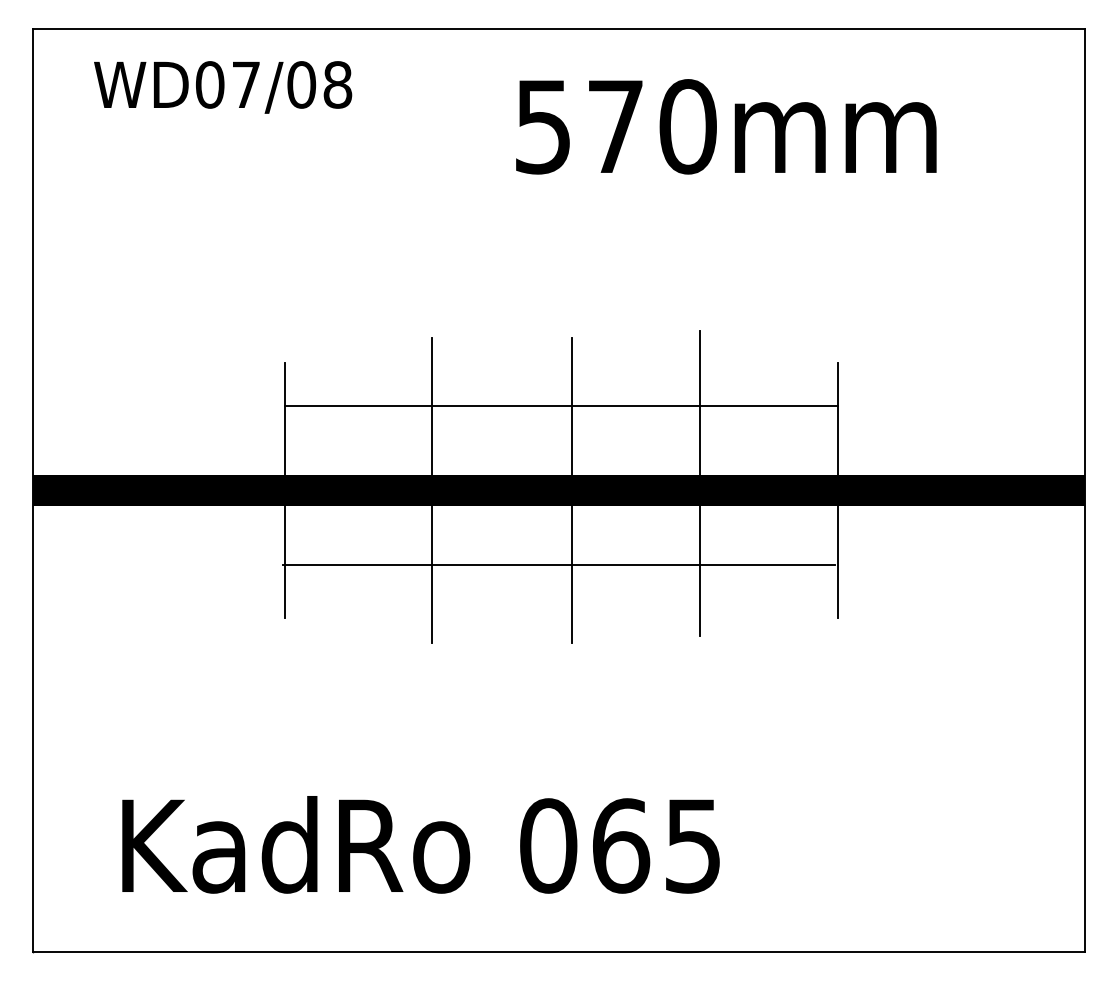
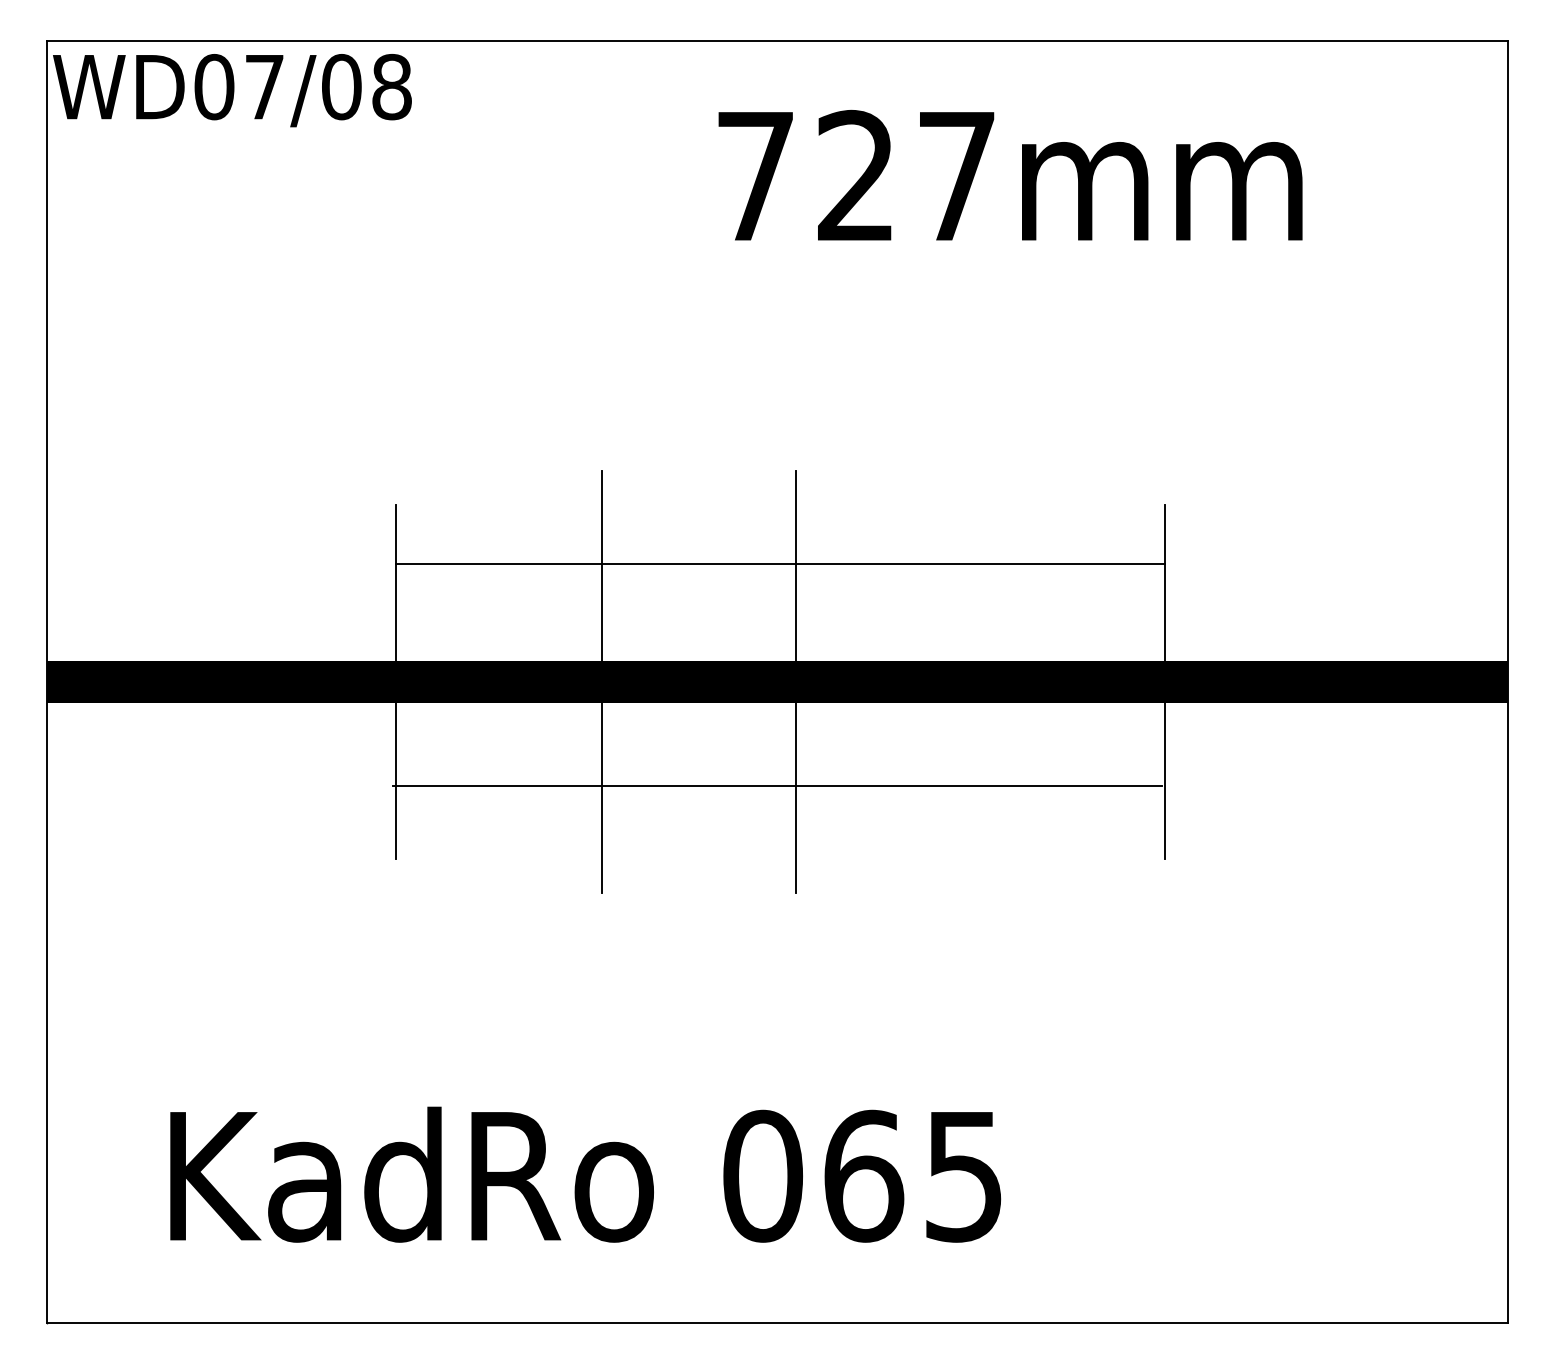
text: (223, 87) -> (232, 90), moved
text: (616, 126) -> (857, 175), 570mm -> 727mm
line: (699, 482) -> (973, 671), removed

